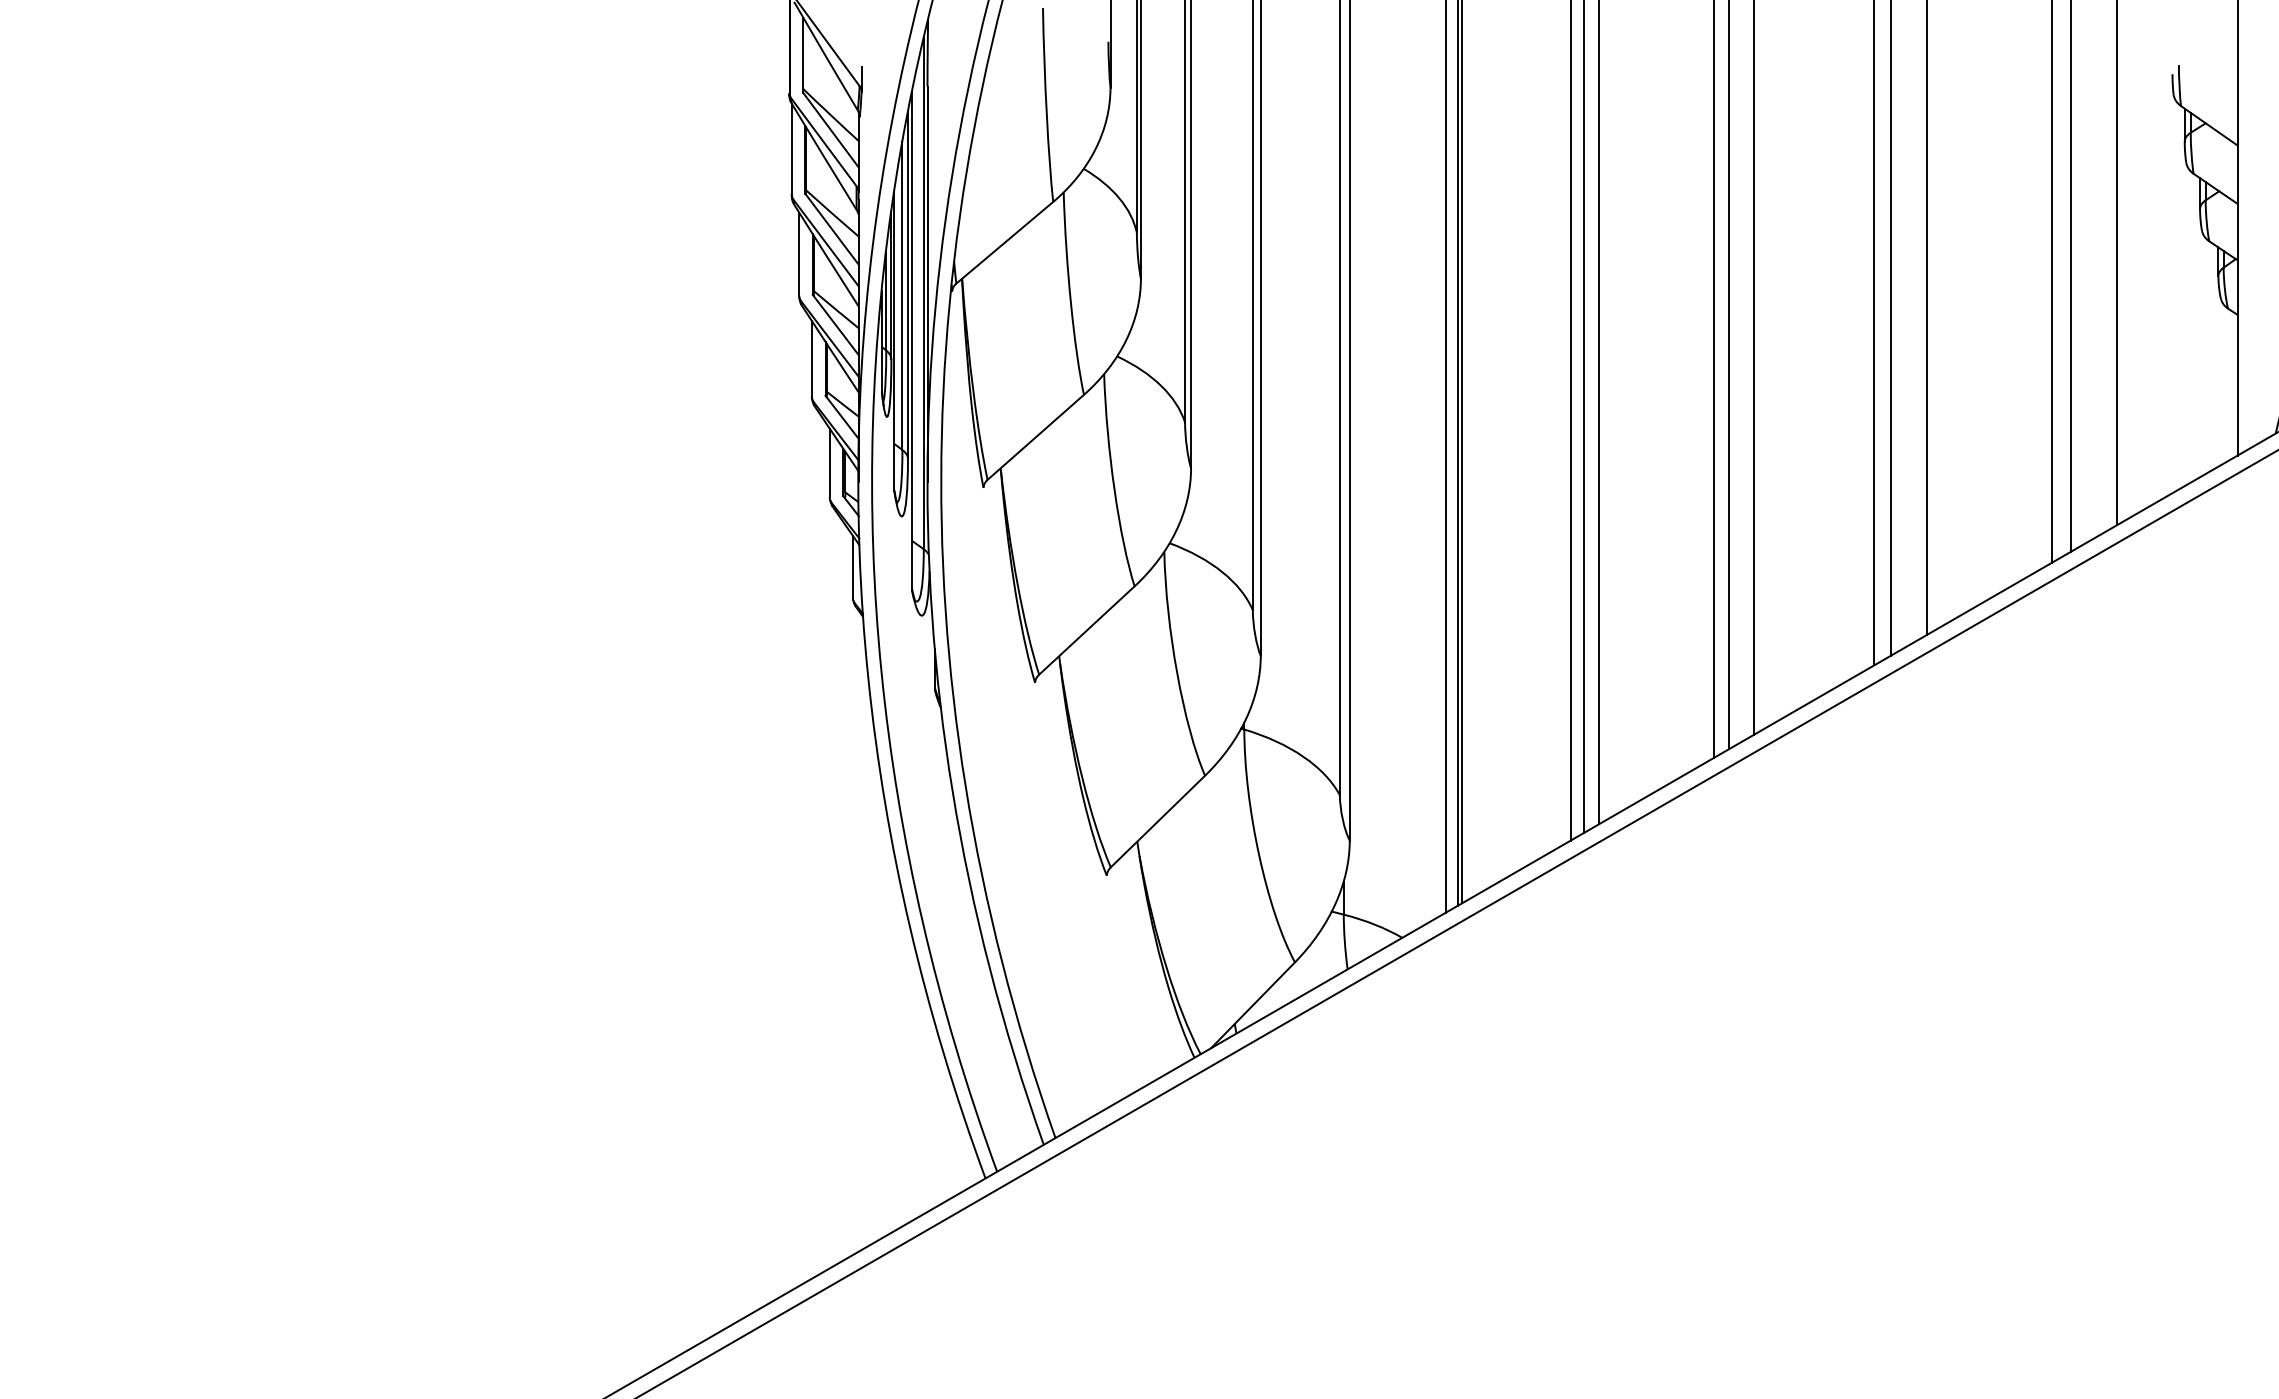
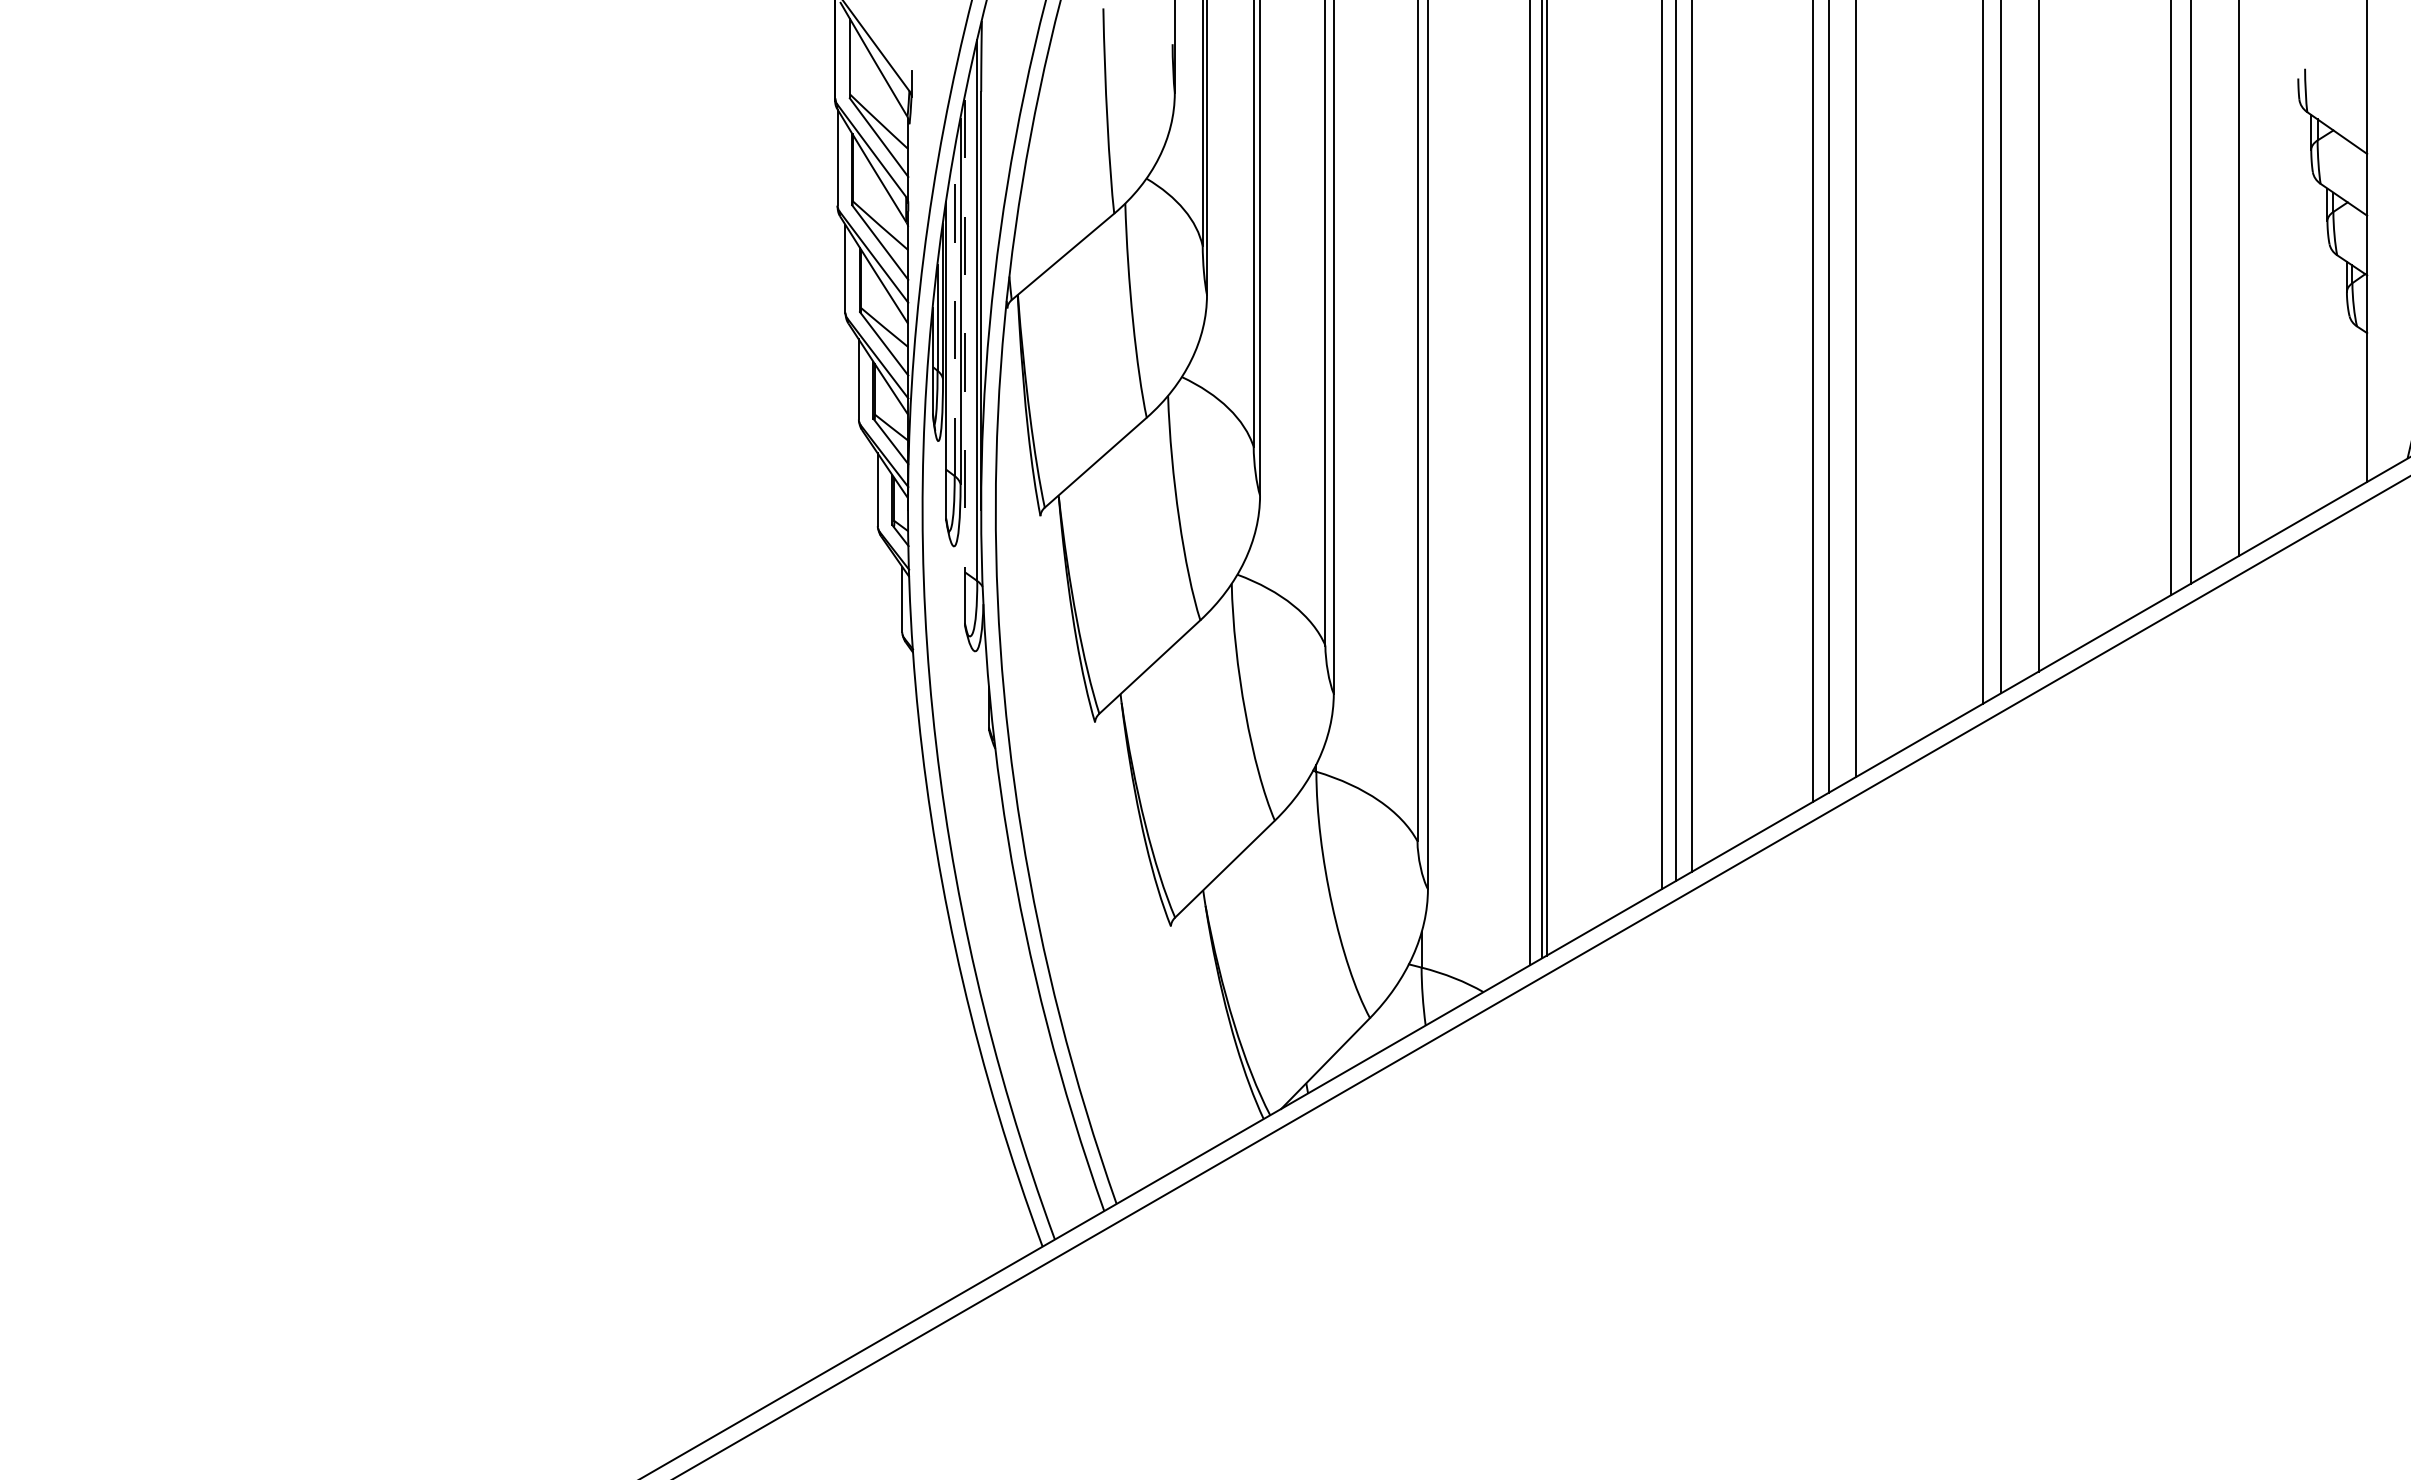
line: (902, 296) -> (954, 313), solid -> dashed
line: (912, 340) -> (965, 360), solid -> dashed

